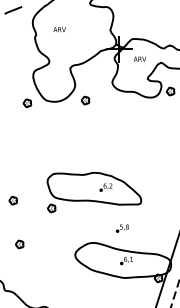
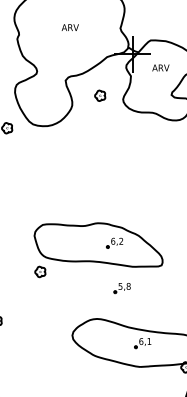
text: (59, 29) -> (70, 27), moved
part: (85, 100) -> (100, 95), moved
part: (121, 228) -> (120, 288), moved

